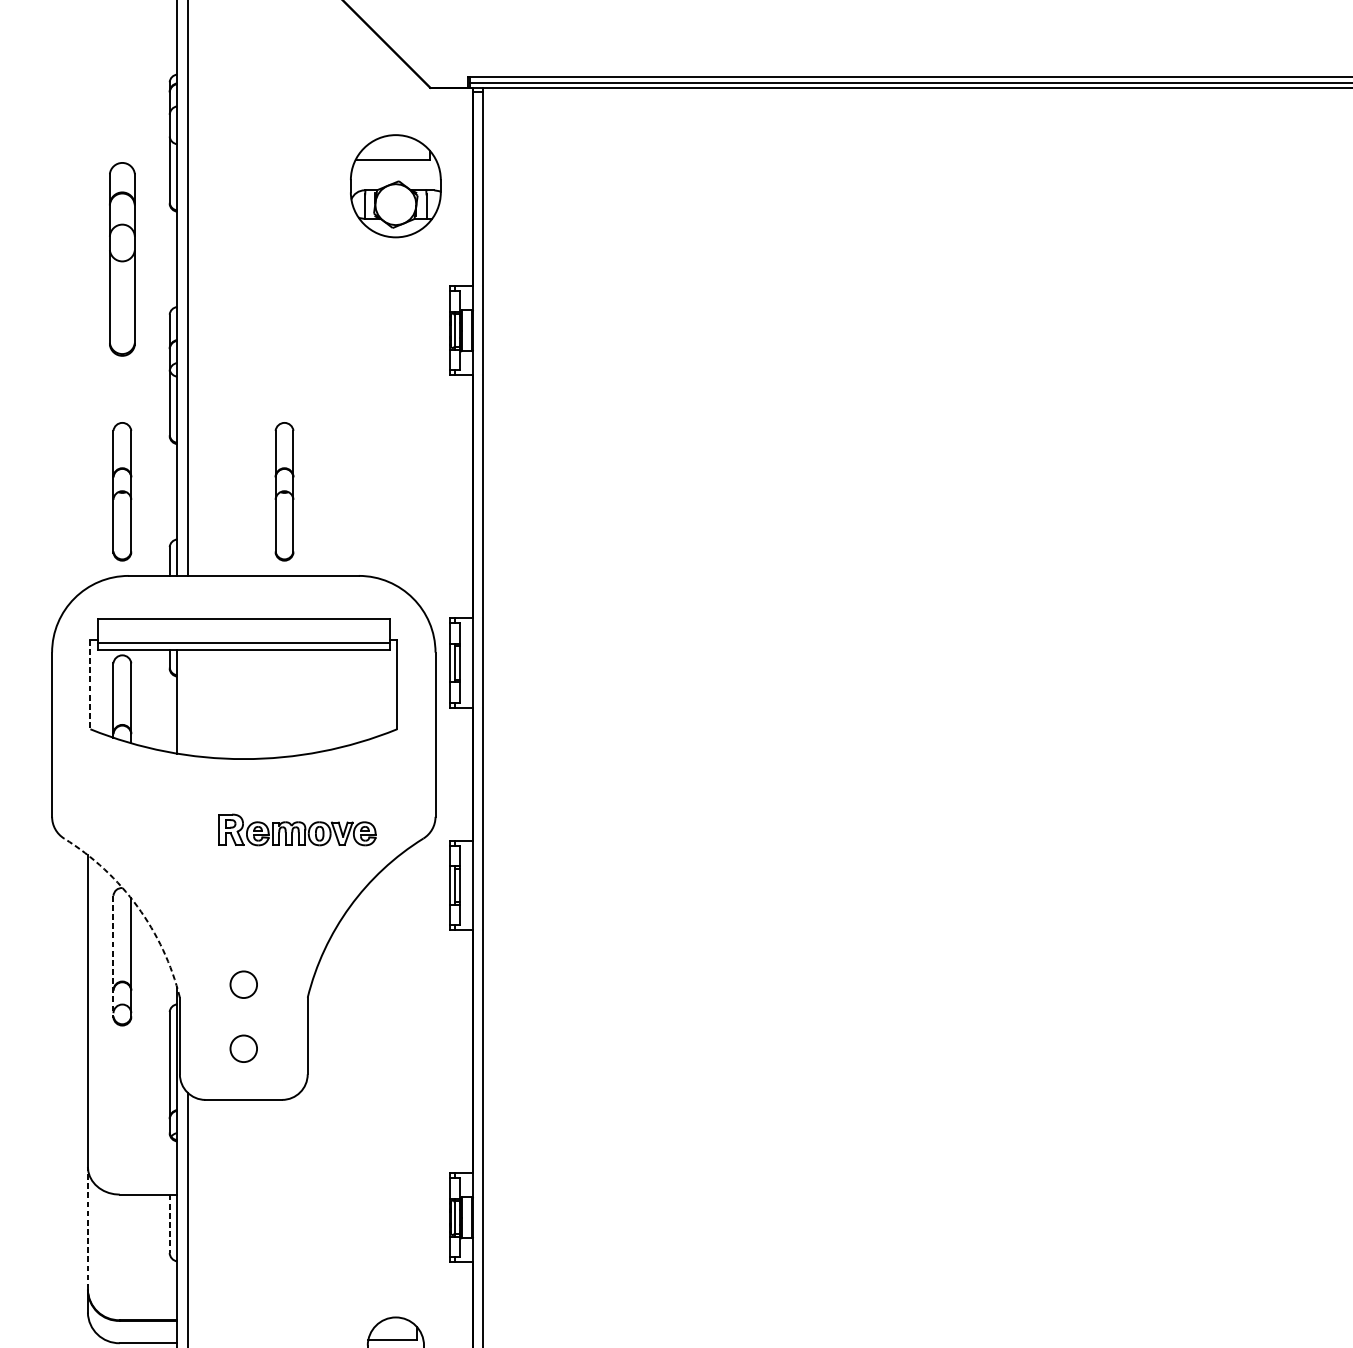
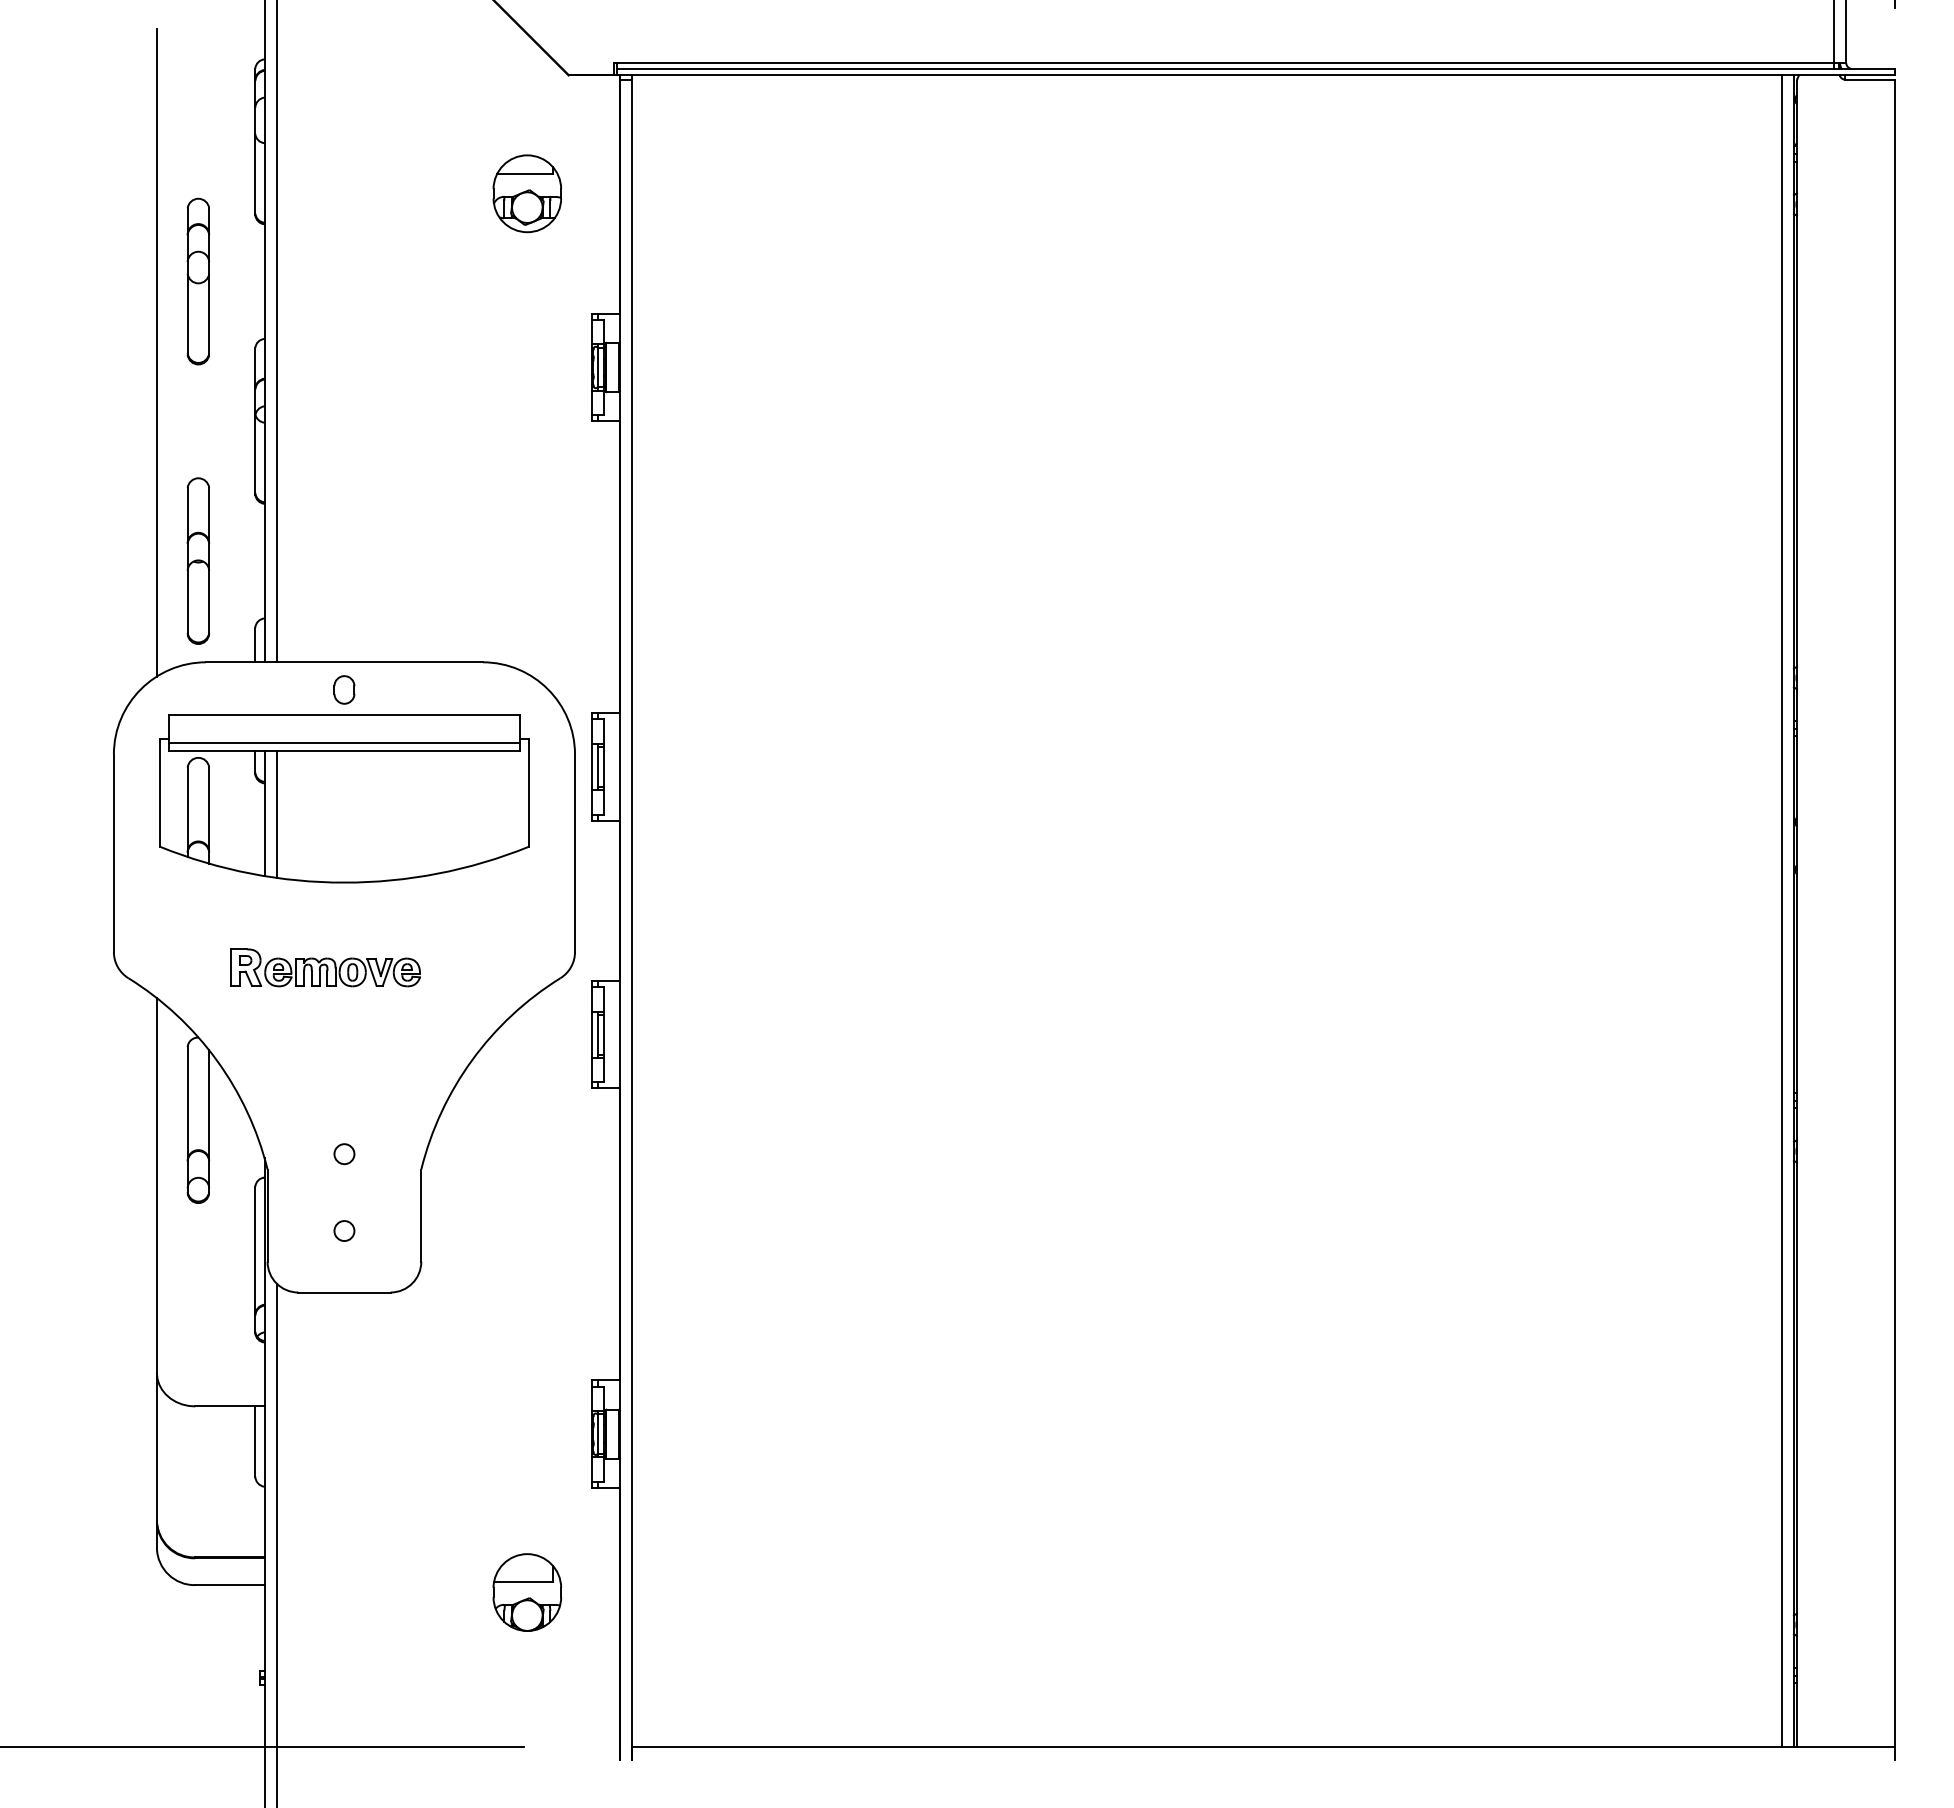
part: (396, 186) -> (527, 193), size x0.62
part: (122, 259) -> (198, 281), size x0.71
line: (87, 318) -> (156, 352), added
part: (284, 491) -> (393, 560), removed
part: (243, 598) -> (344, 689), added
line: (90, 684) -> (160, 792), dashed -> solid
line: (187, 702) -> (276, 814), added
part: (297, 829) -> (325, 967), moved
arc: (137, 907) -> (216, 1060), dashed -> solid
line: (113, 956) -> (187, 1120), dashed -> solid
circle: (243, 985) -> (344, 1154), size x0.62
circle: (243, 1048) -> (344, 1230), size x0.62
line: (169, 1224) -> (255, 1442), dashed -> solid
line: (87, 1227) -> (156, 1446), dashed -> solid

